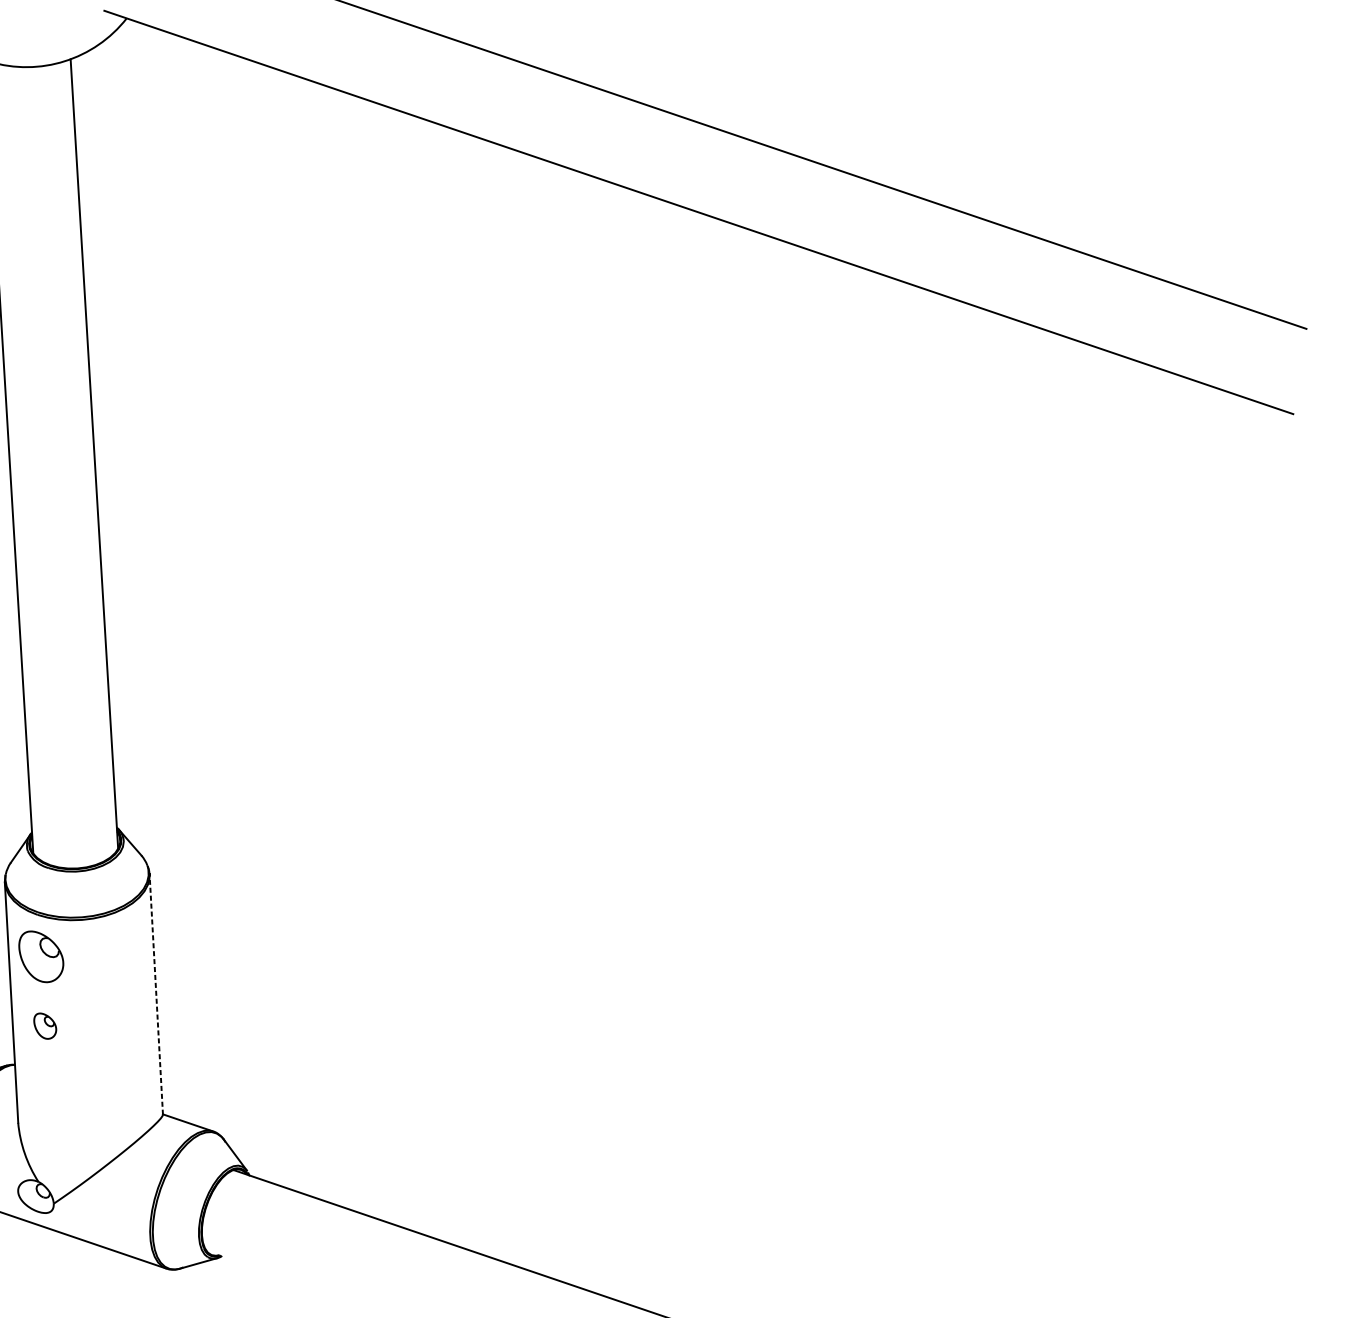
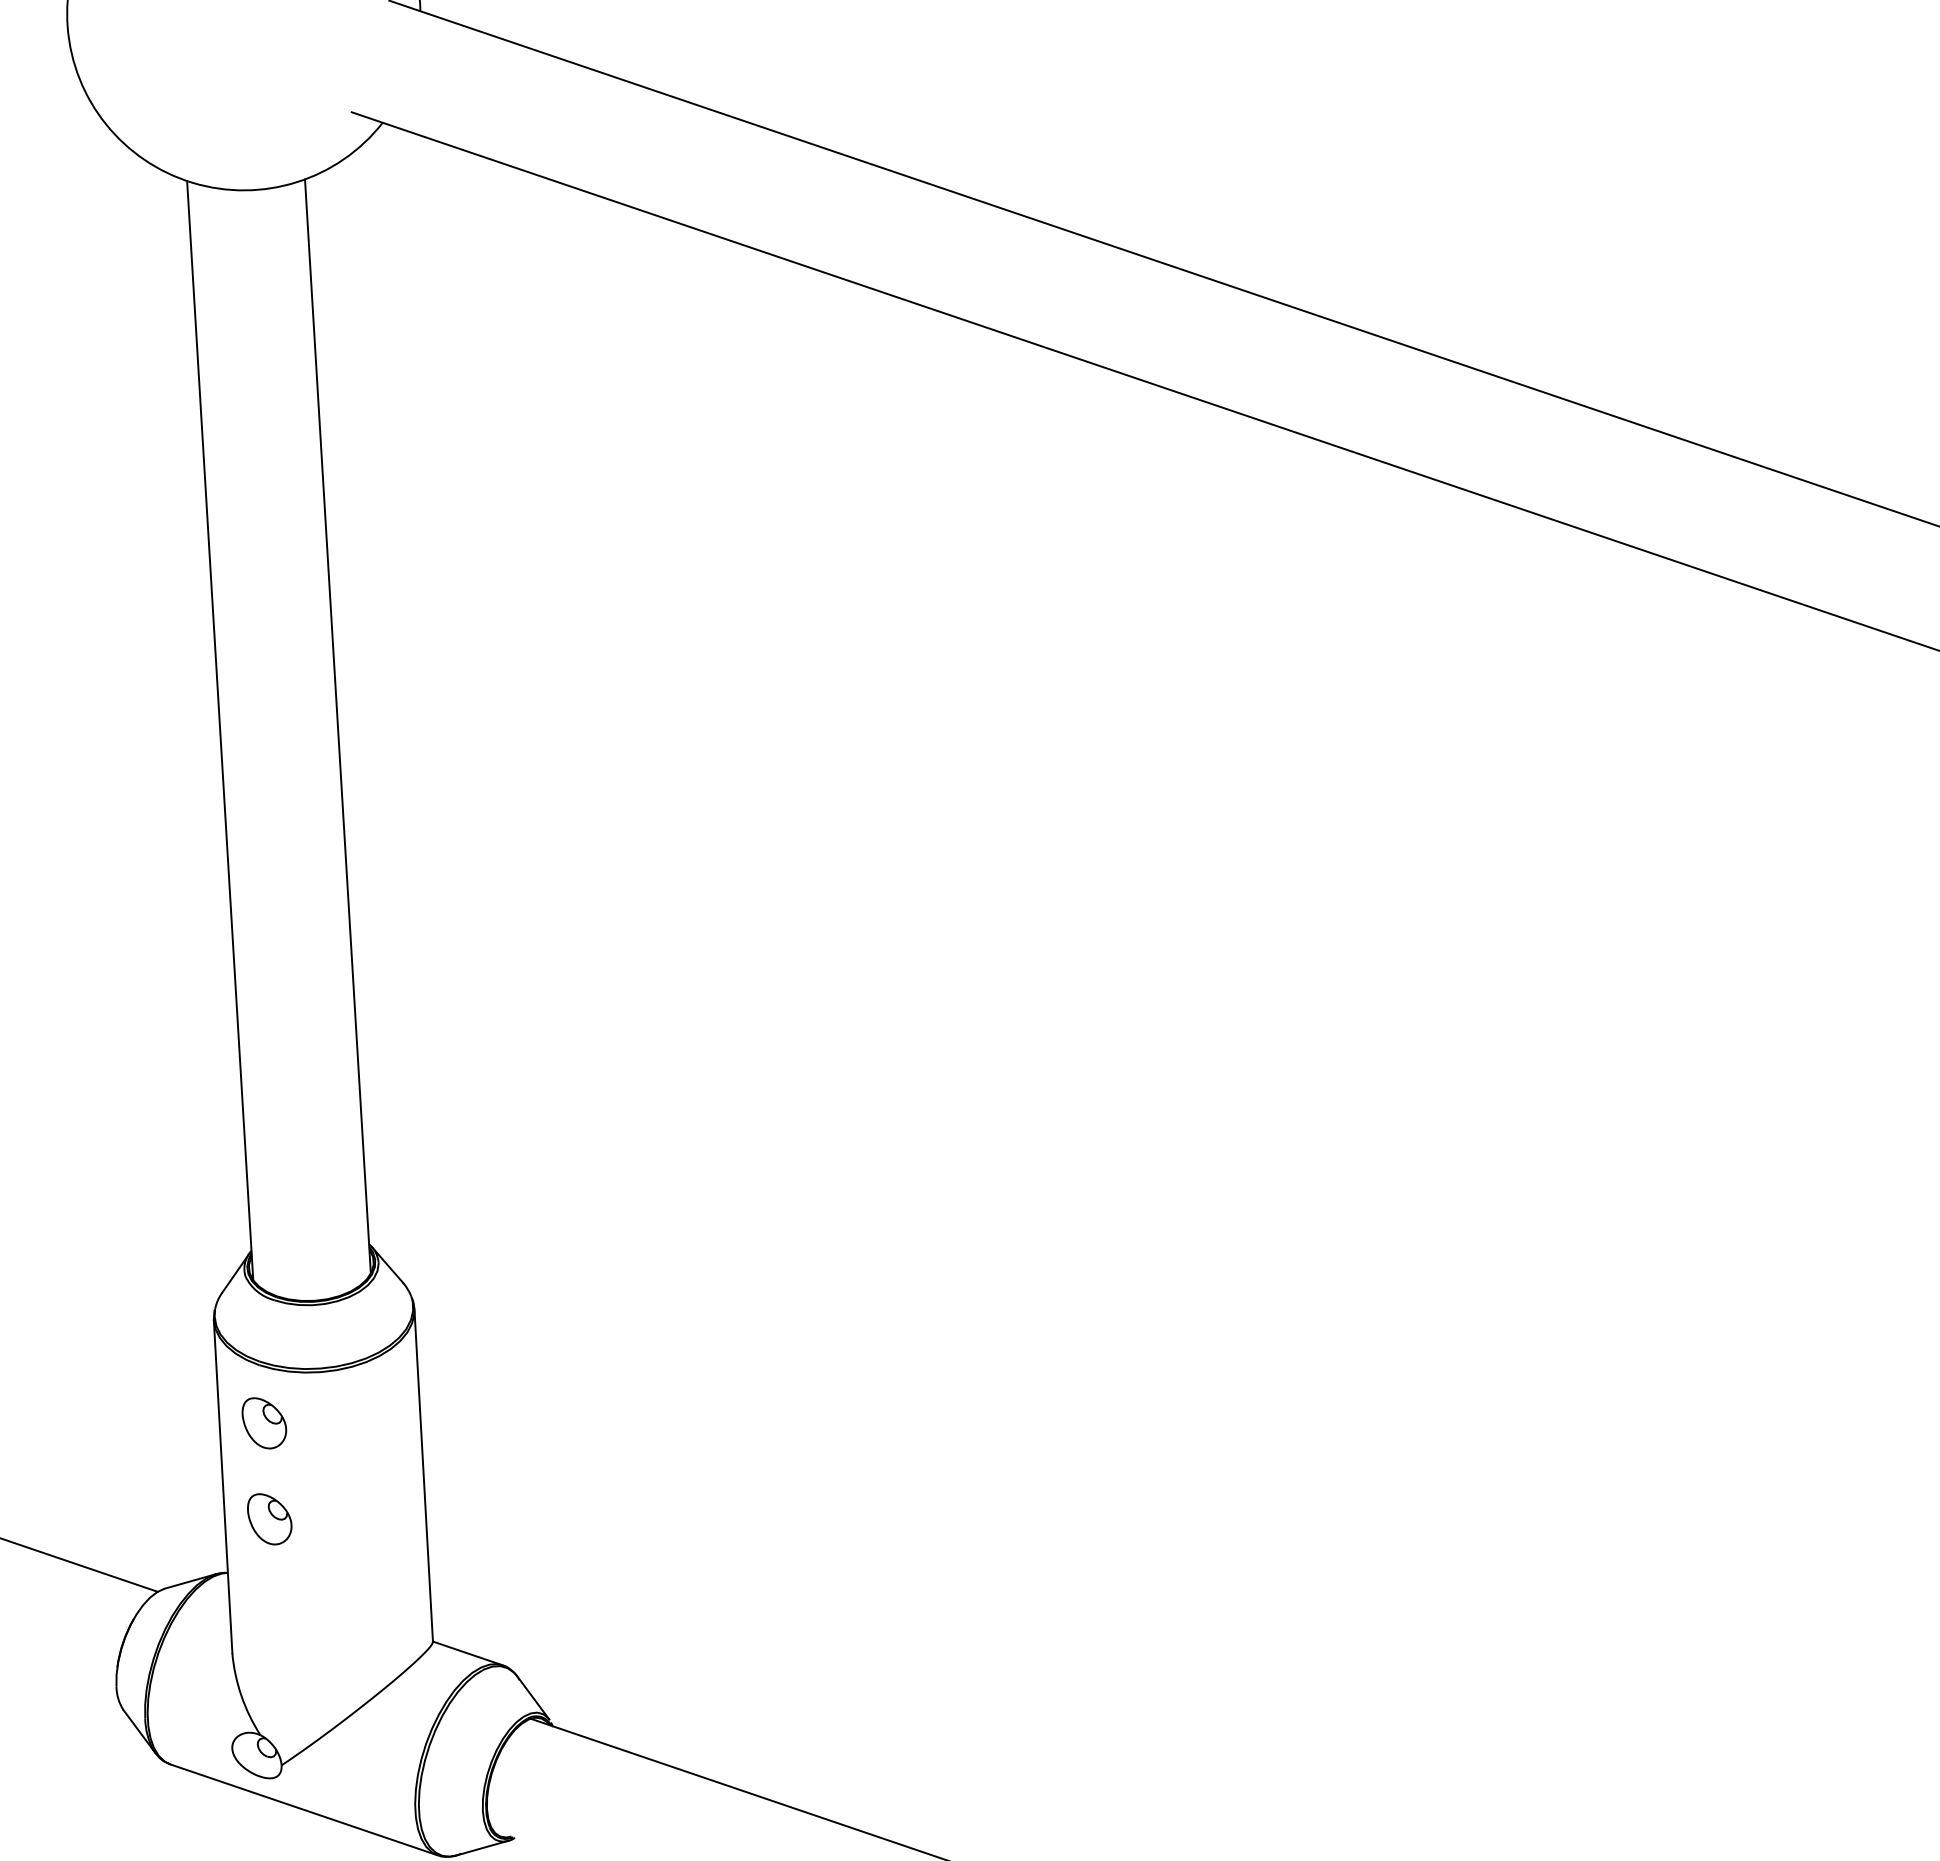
part: (41, 956) -> (264, 1423), size x0.71
line: (156, 994) -> (423, 1475), dashed -> solid
part: (45, 1026) -> (269, 1519), size x1.43

